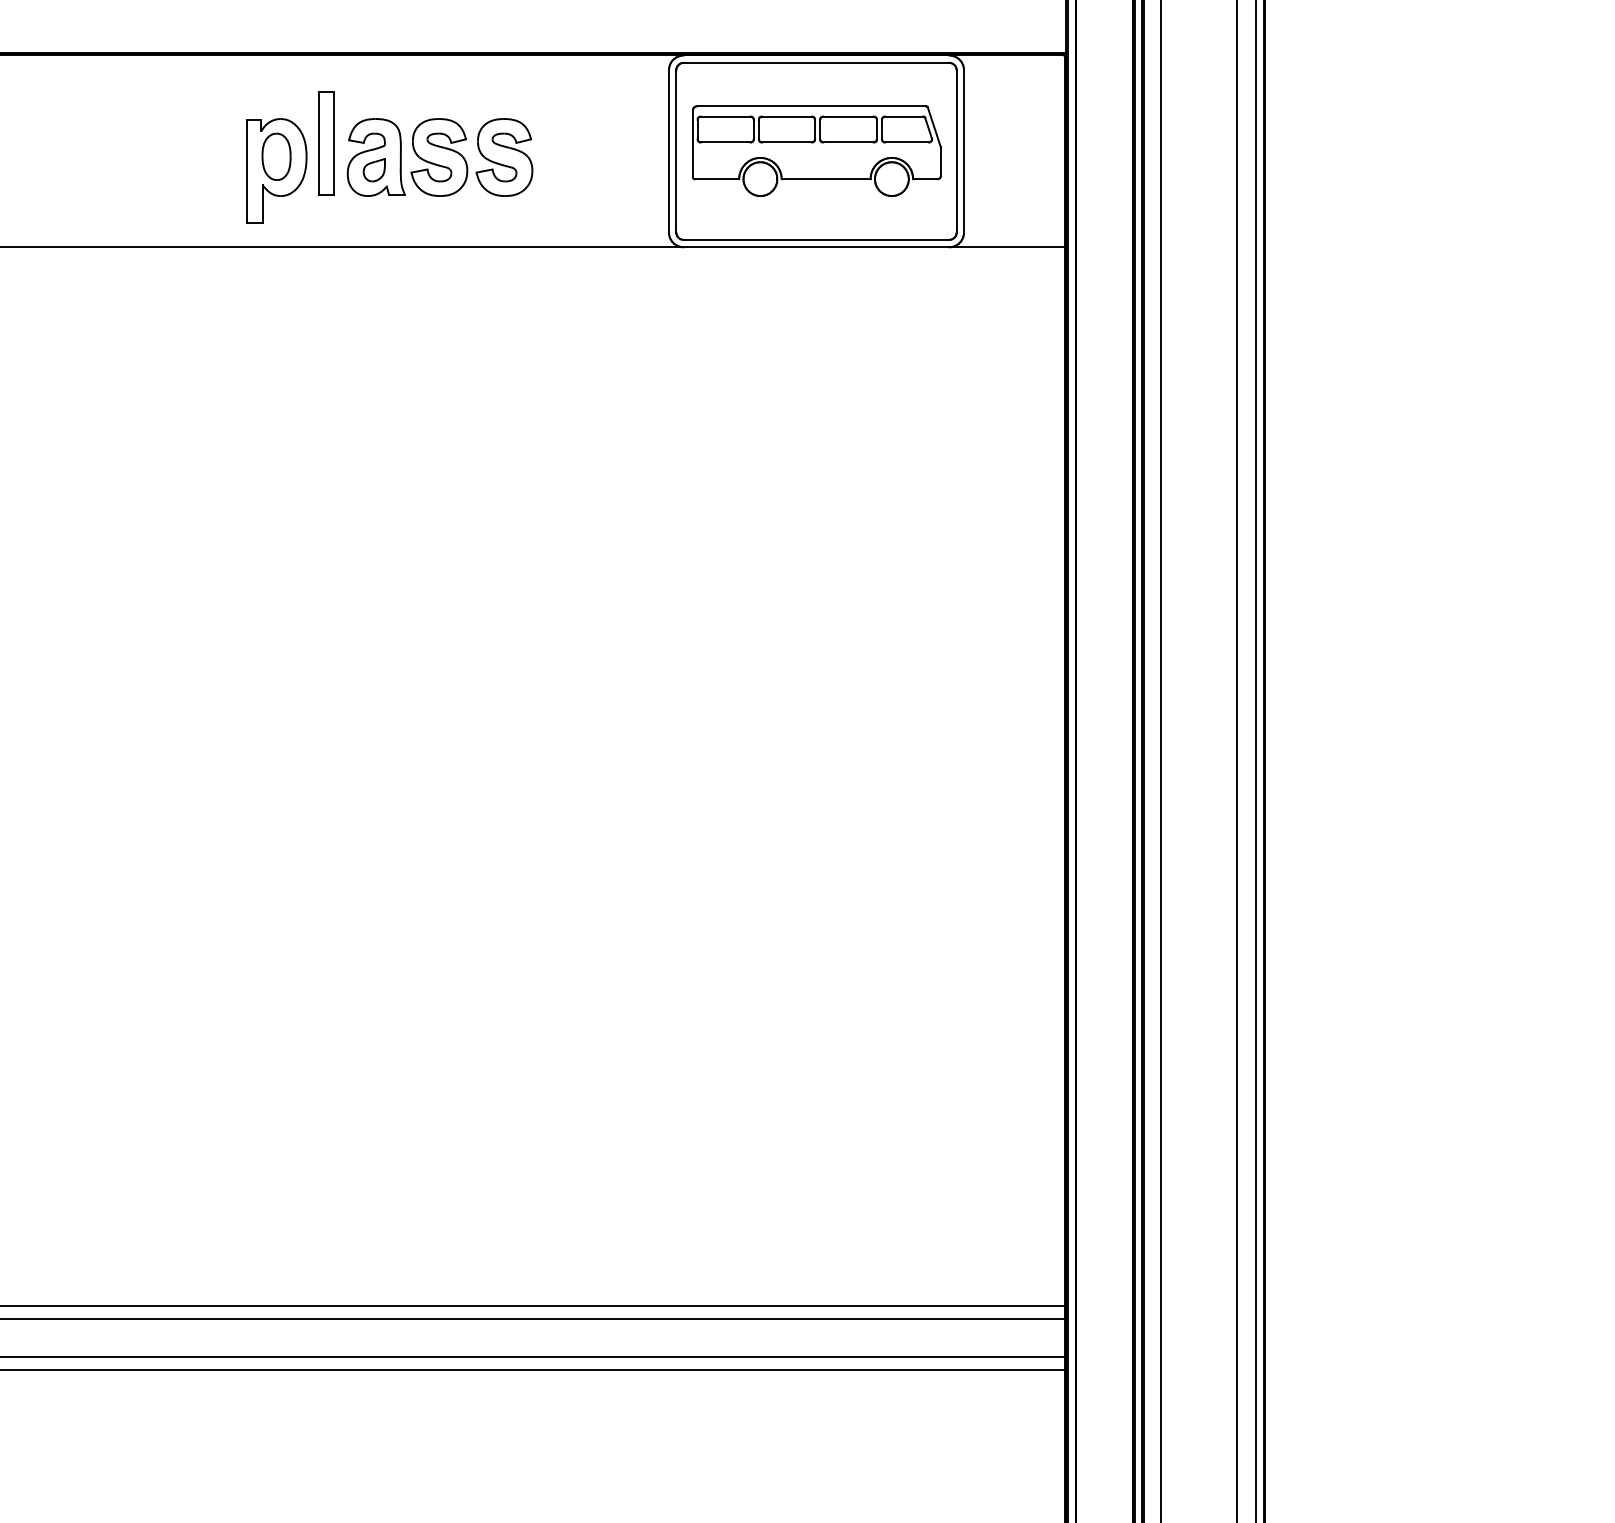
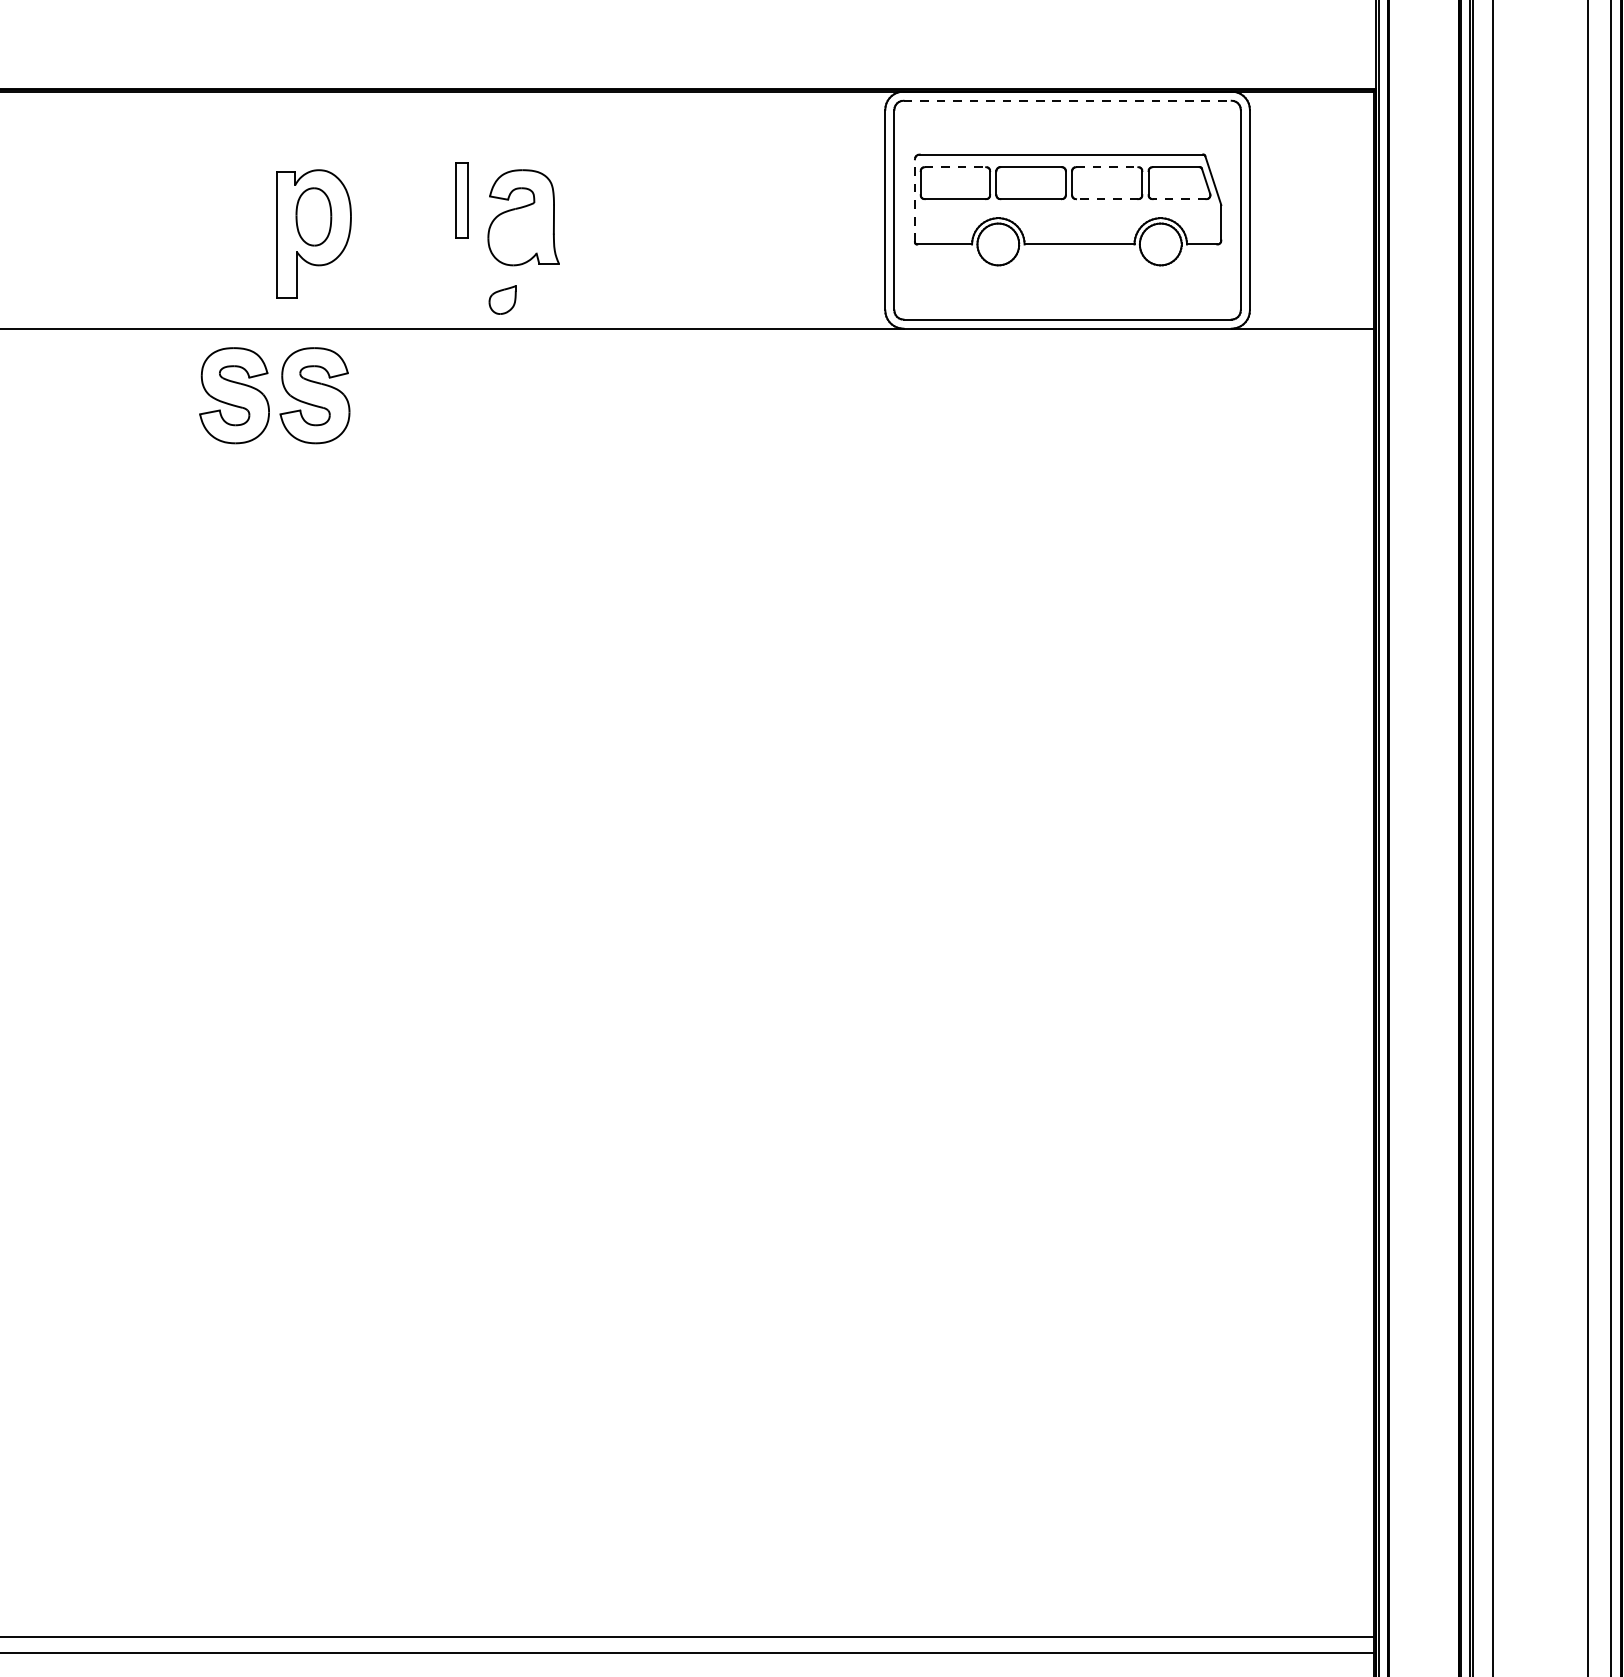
line: (816, 62) -> (1067, 100), solid -> dashed
line: (725, 116) -> (955, 167), solid -> dashed
line: (849, 116) -> (1108, 167), solid -> dashed
line: (848, 142) -> (1107, 199), solid -> dashed
line: (907, 142) -> (1180, 199), solid -> dashed
part: (326, 143) -> (462, 200), size x0.6
line: (692, 143) -> (914, 200), solid -> dashed
part: (471, 157) -> (274, 395), moved
part: (276, 170) -> (313, 233), moved
part: (373, 170) -> (501, 300), moved

